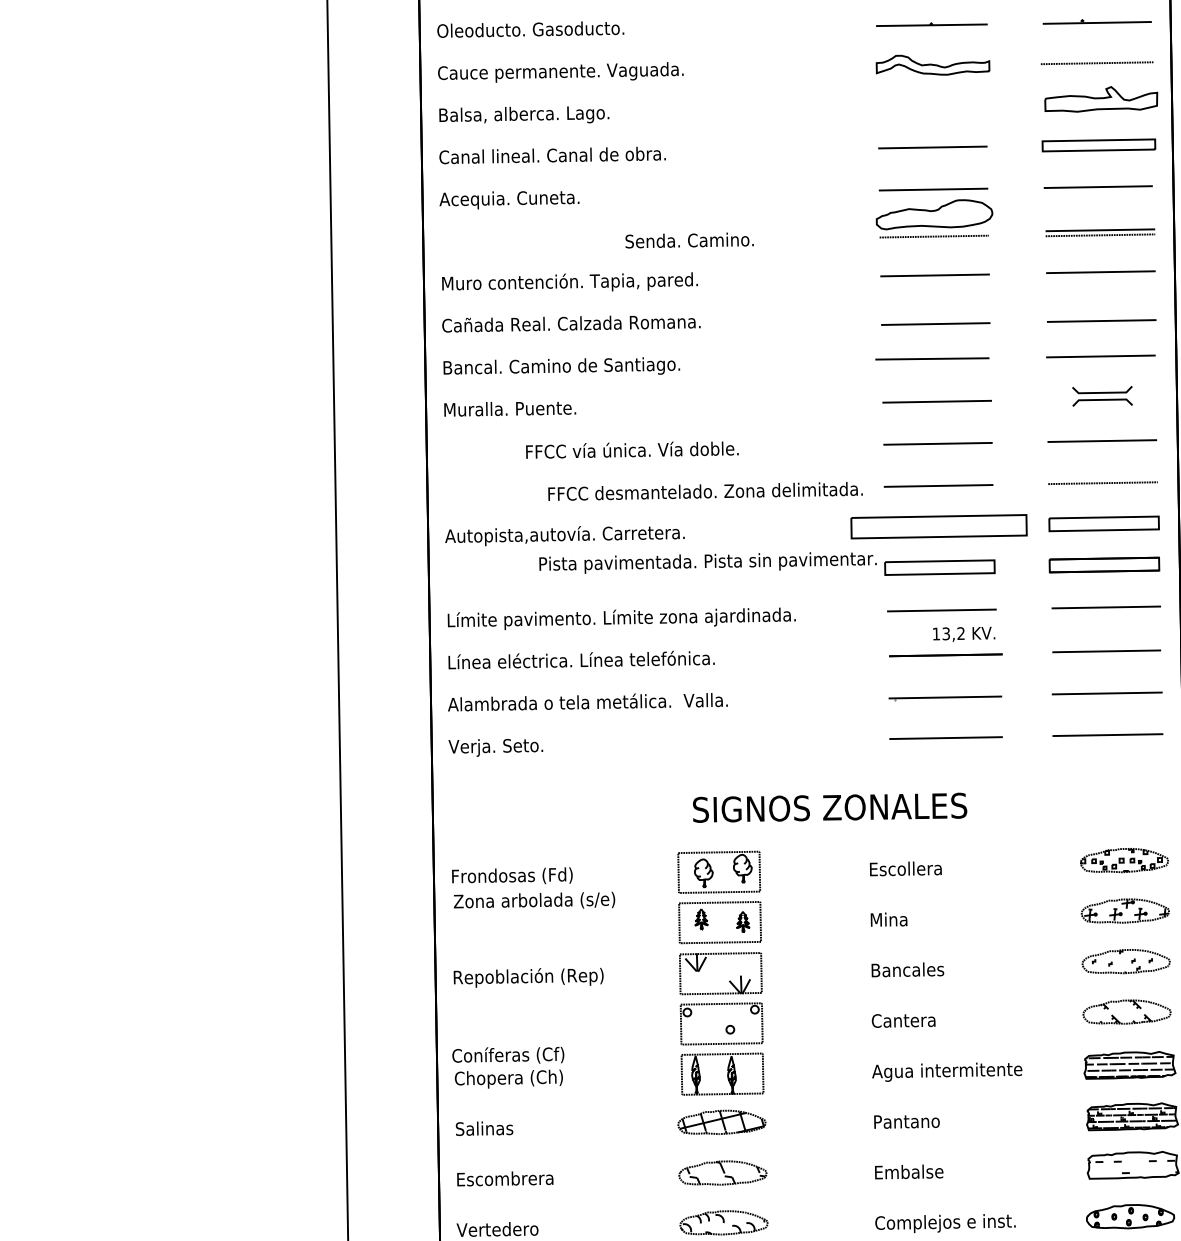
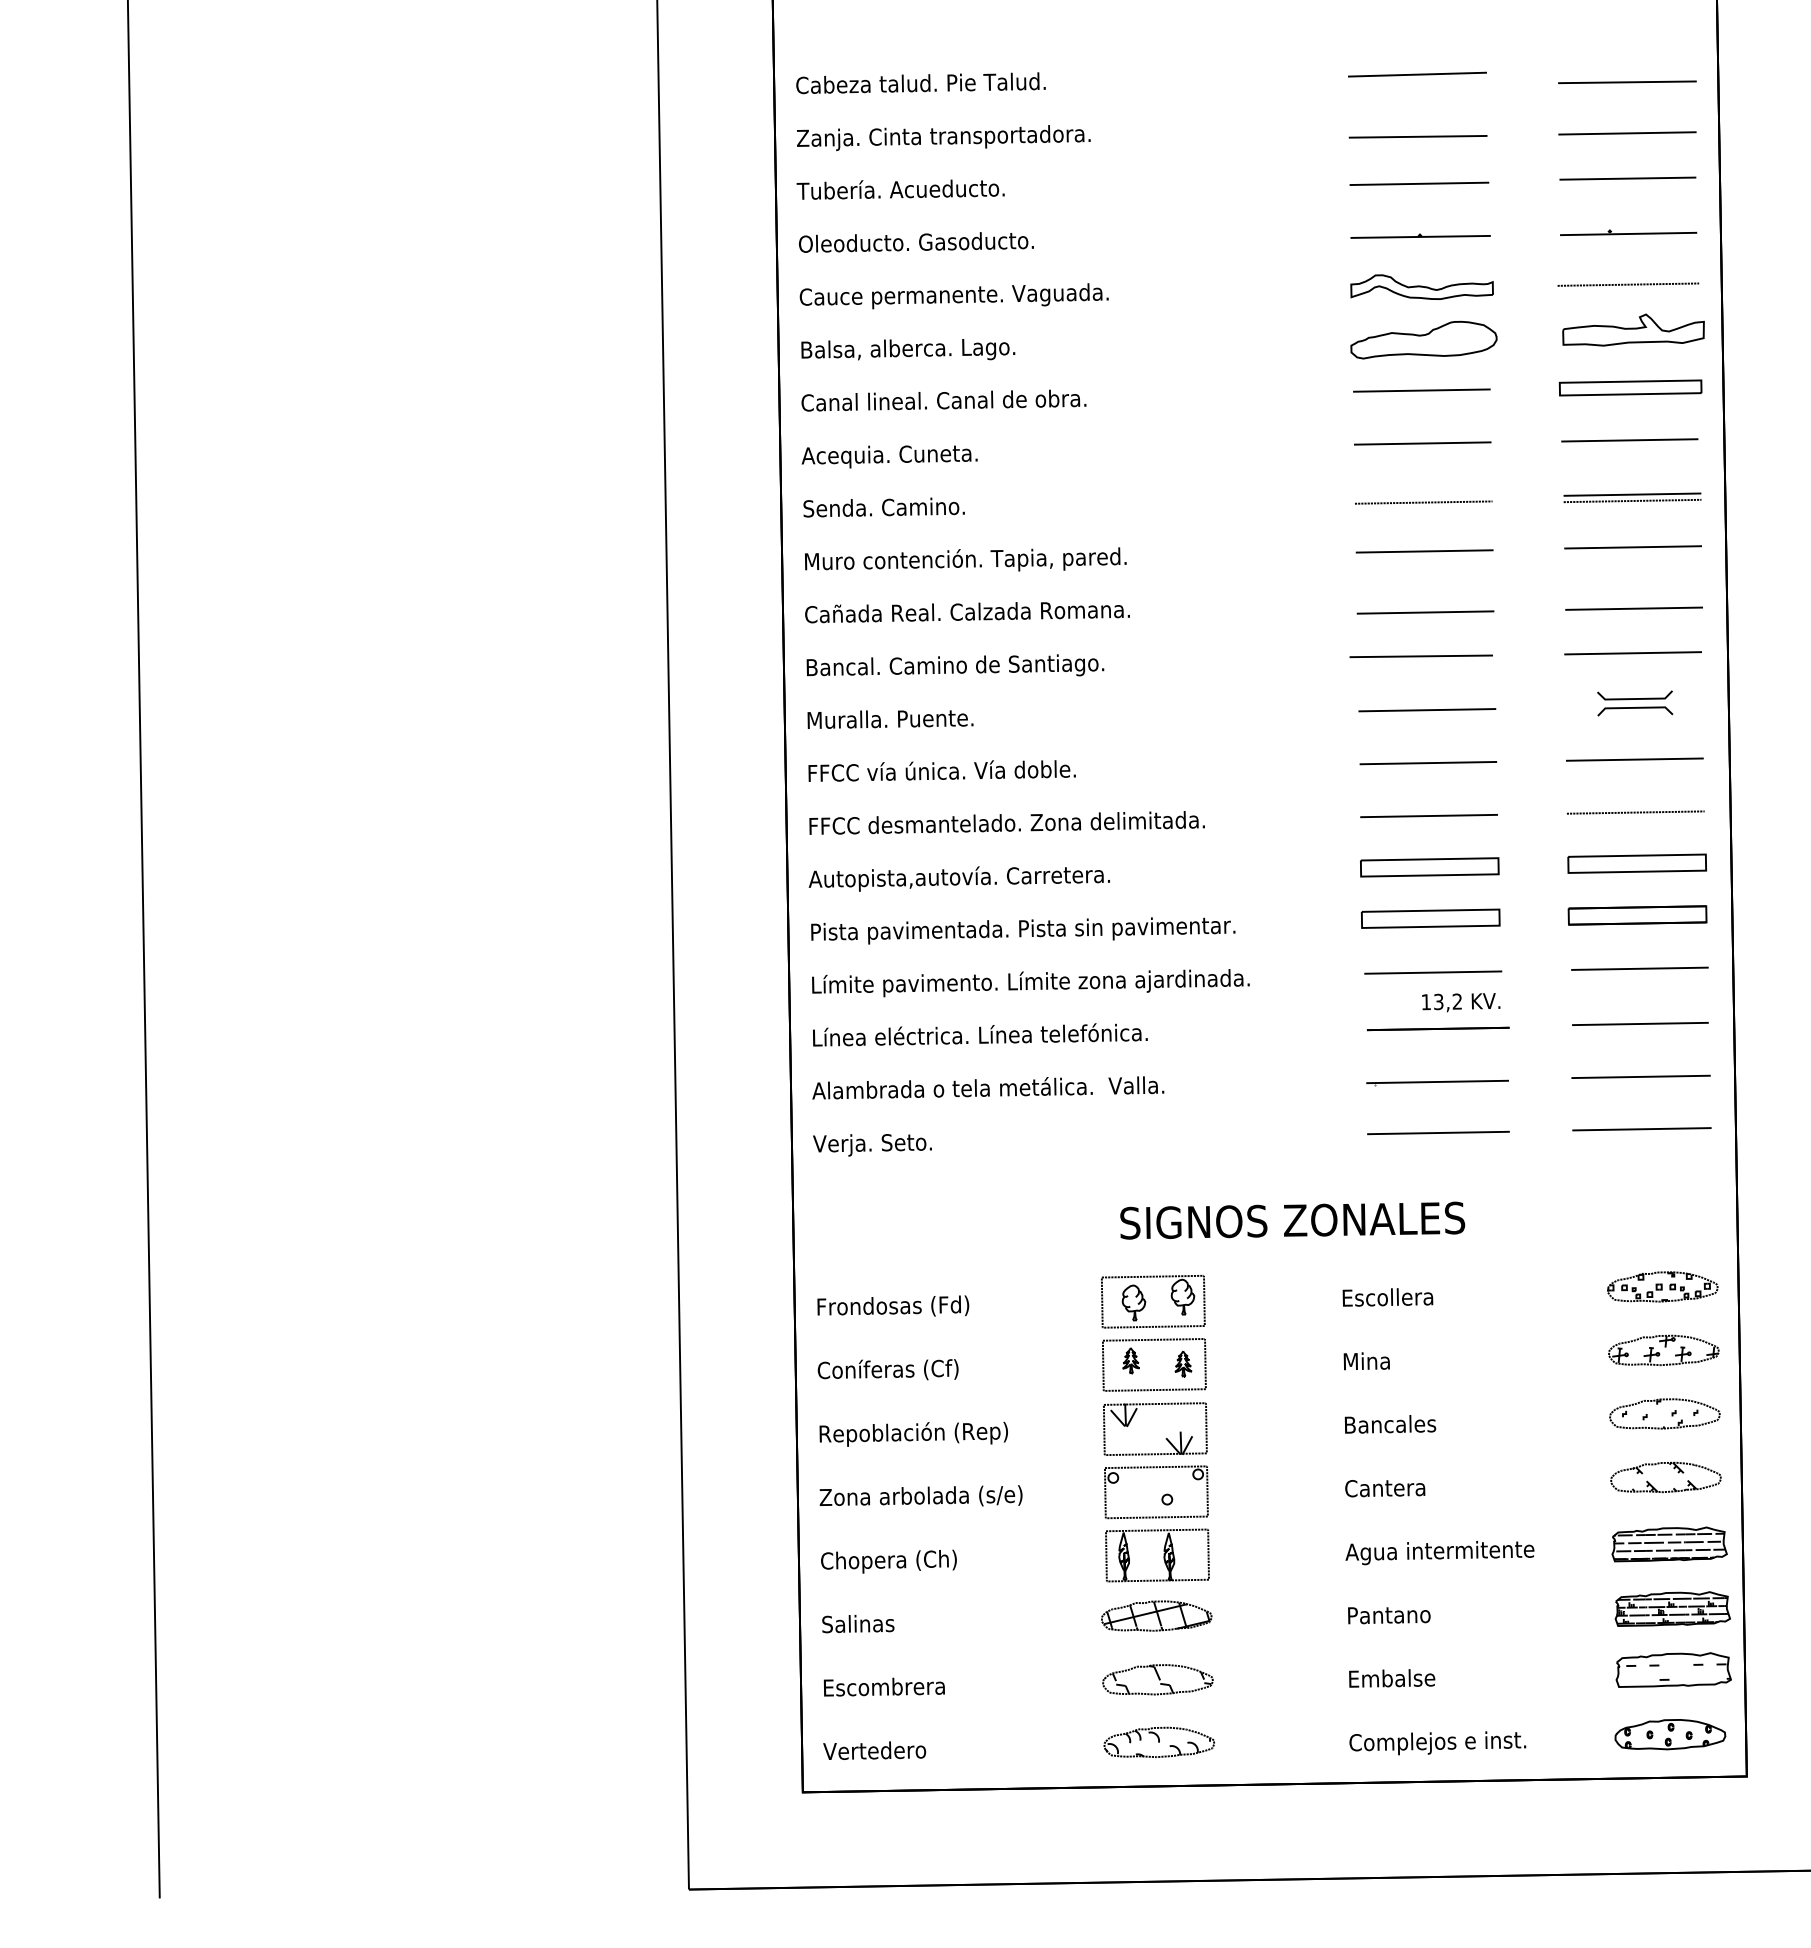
part: (934, 214) -> (1423, 339), moved
text: (689, 240) -> (883, 507), moved
text: (631, 449) -> (941, 770), moved
text: (705, 491) -> (1006, 822), moved
part: (938, 526) -> (1429, 867), size x0.62
text: (708, 562) -> (1023, 930), moved
text: (534, 899) -> (920, 1495), moved
text: (507, 1055) -> (887, 1369), moved

